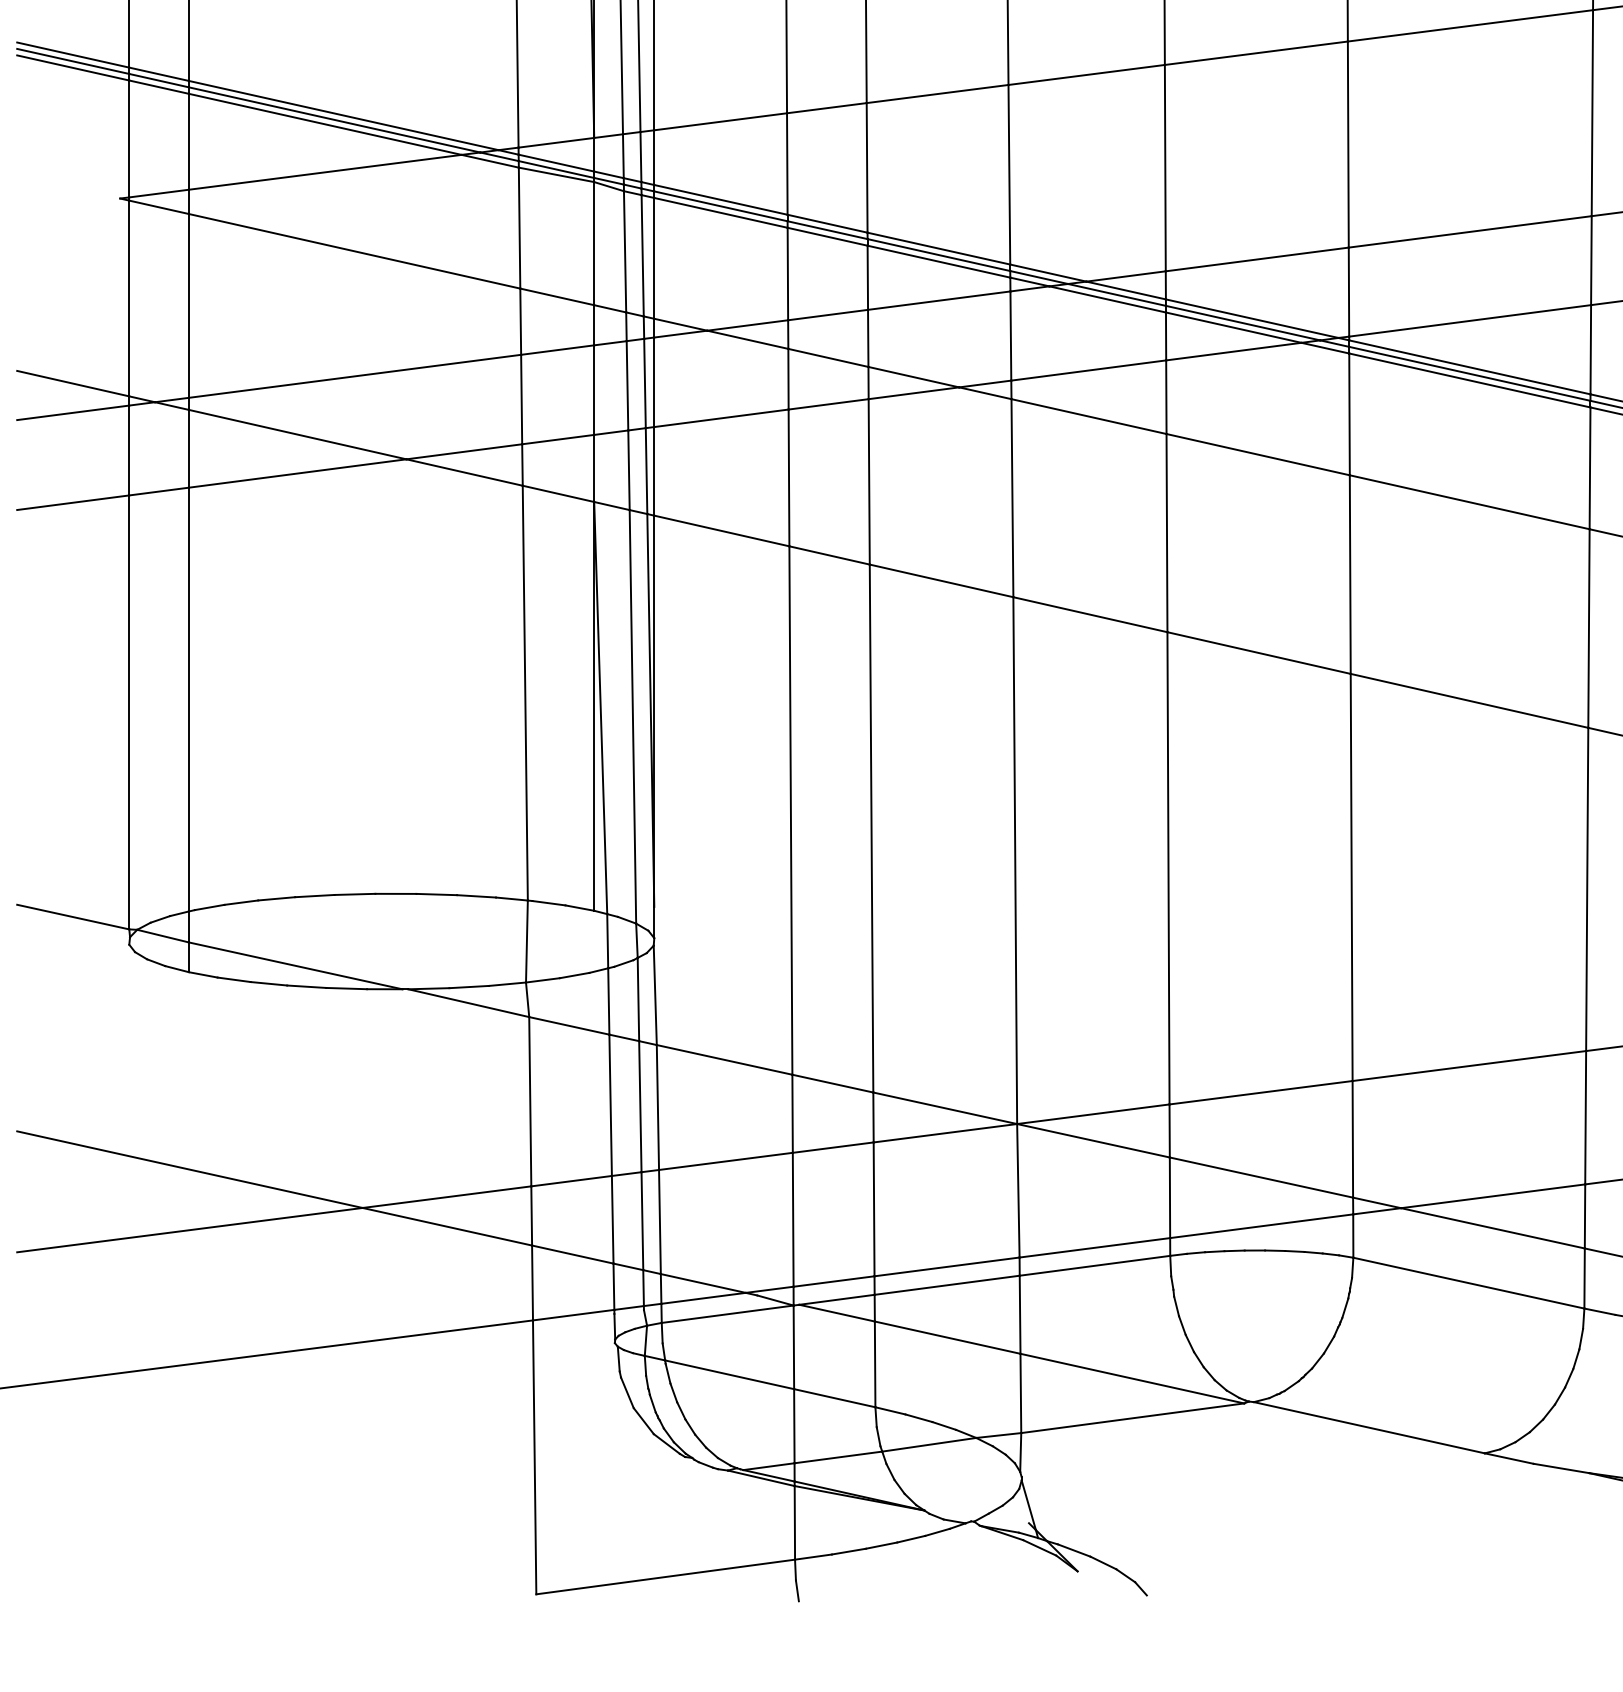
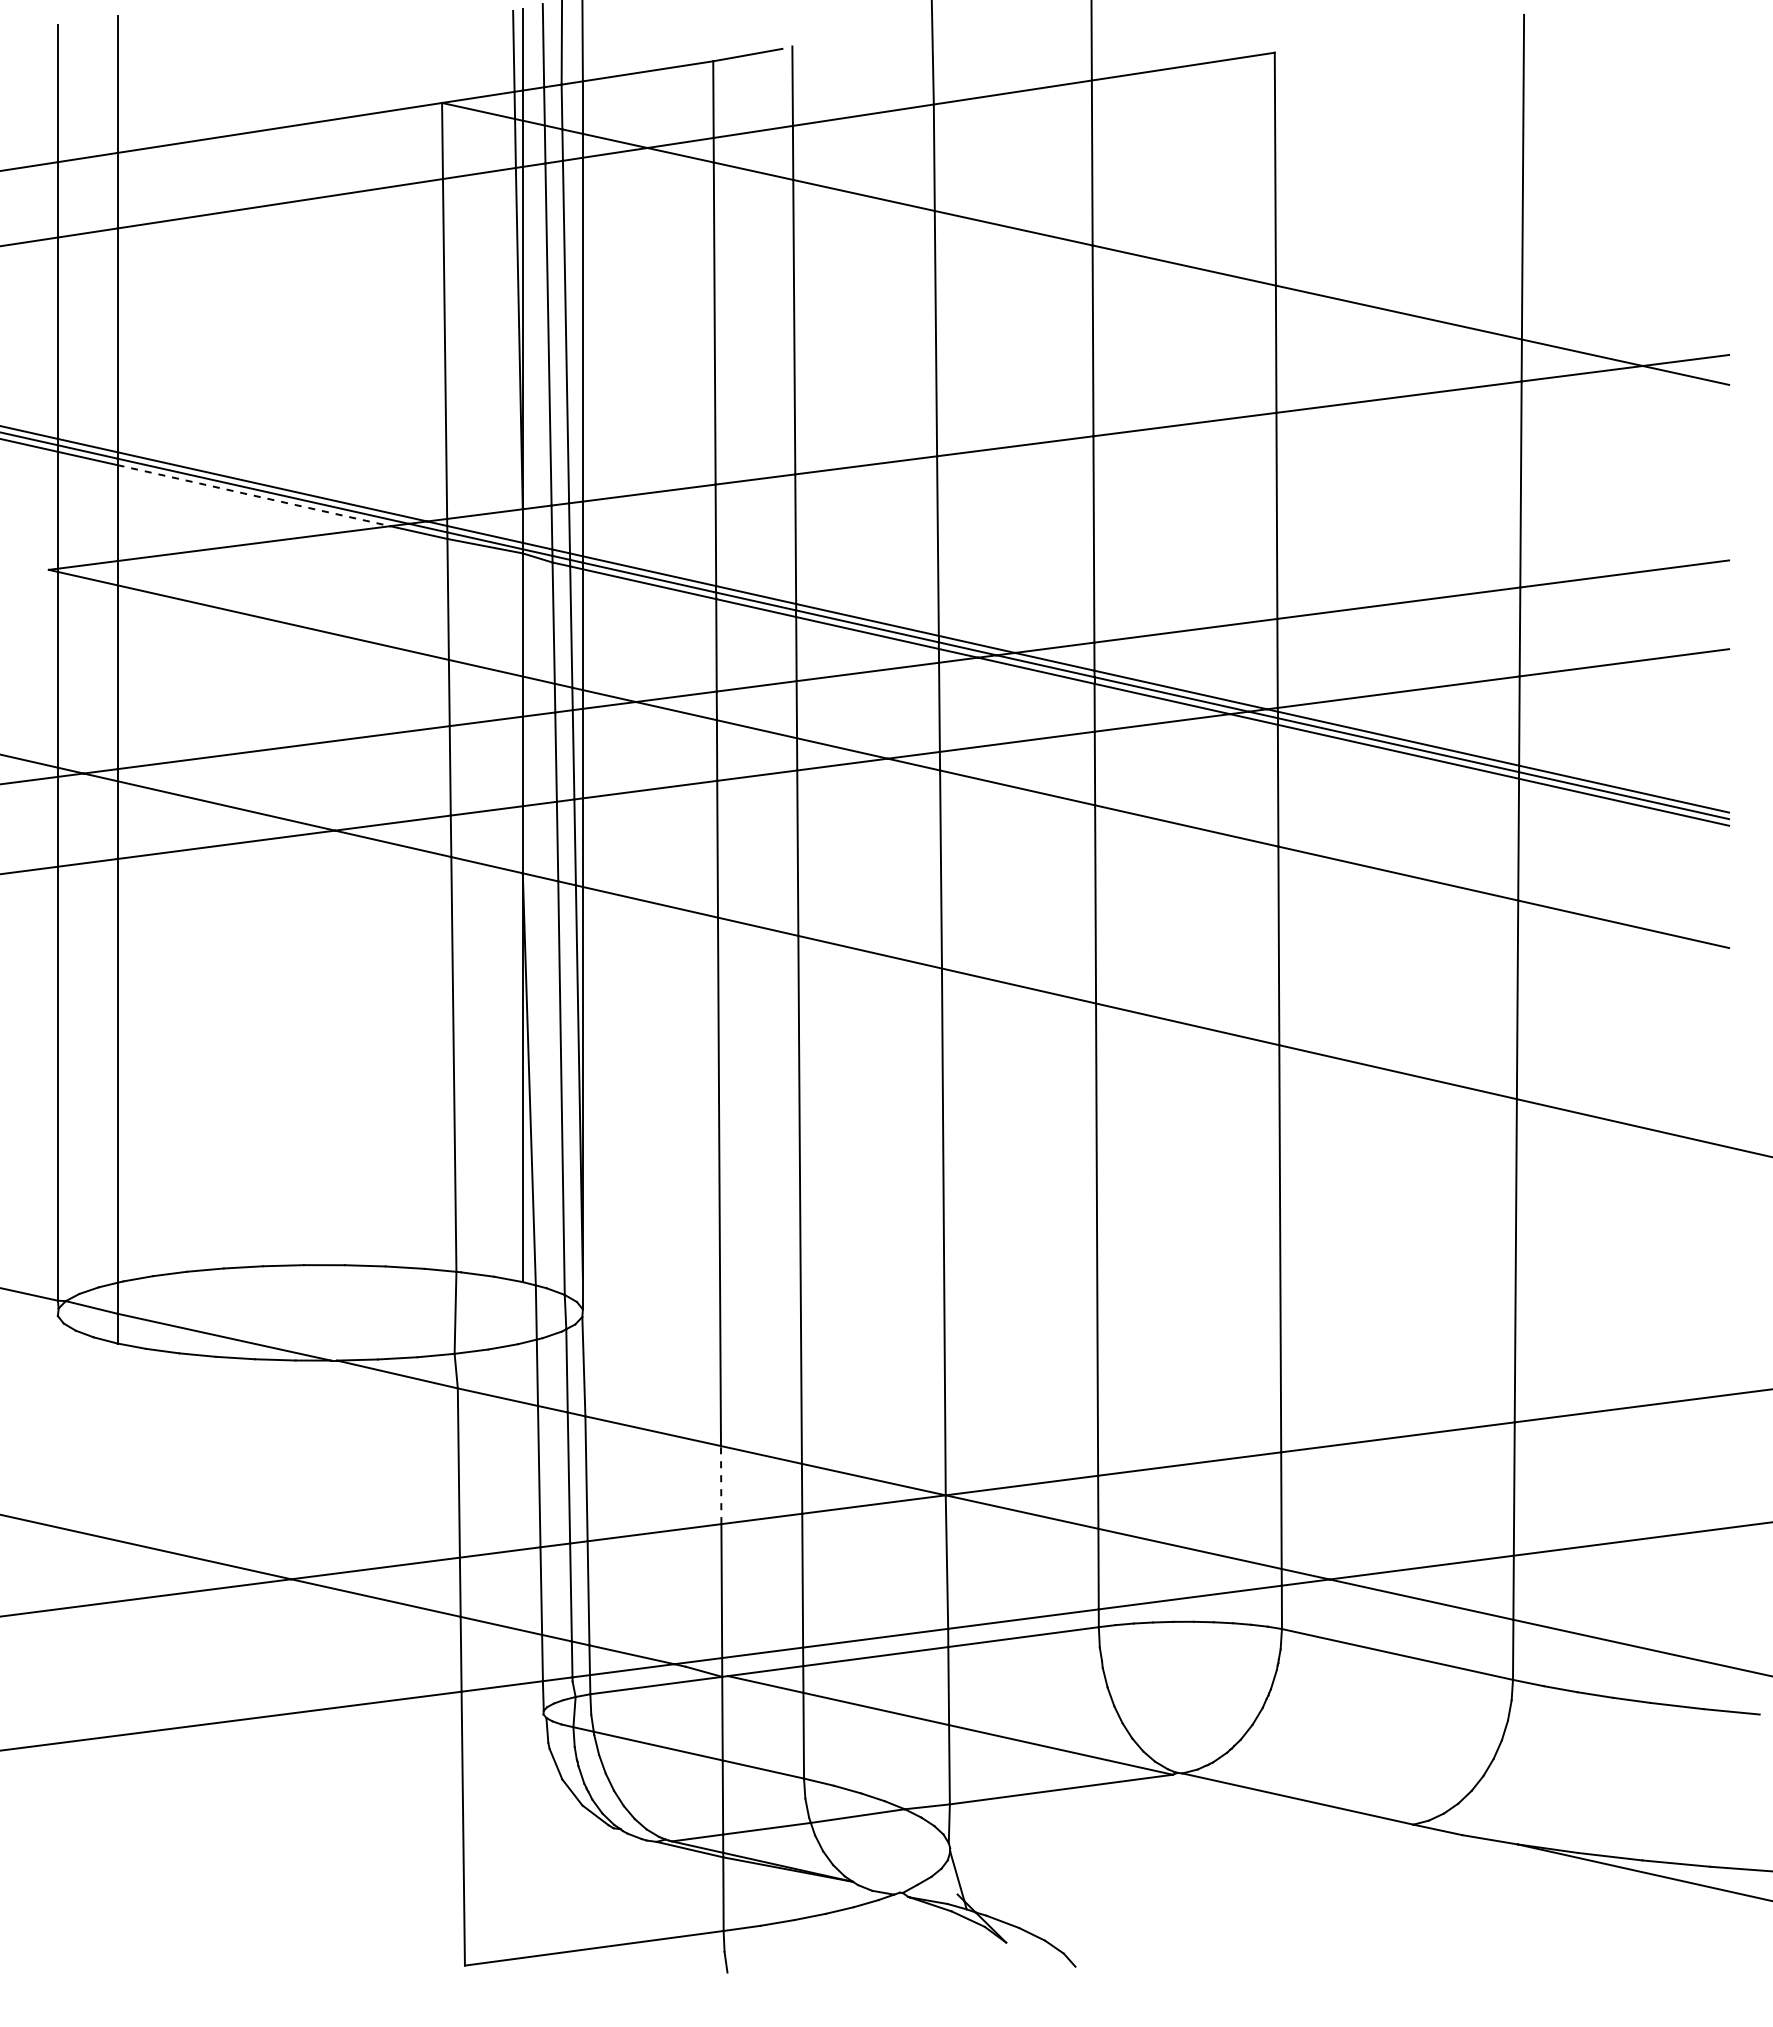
line: (324, 124) -> (253, 495), solid -> dashed
line: (792, 1113) -> (721, 1484), solid -> dashed

